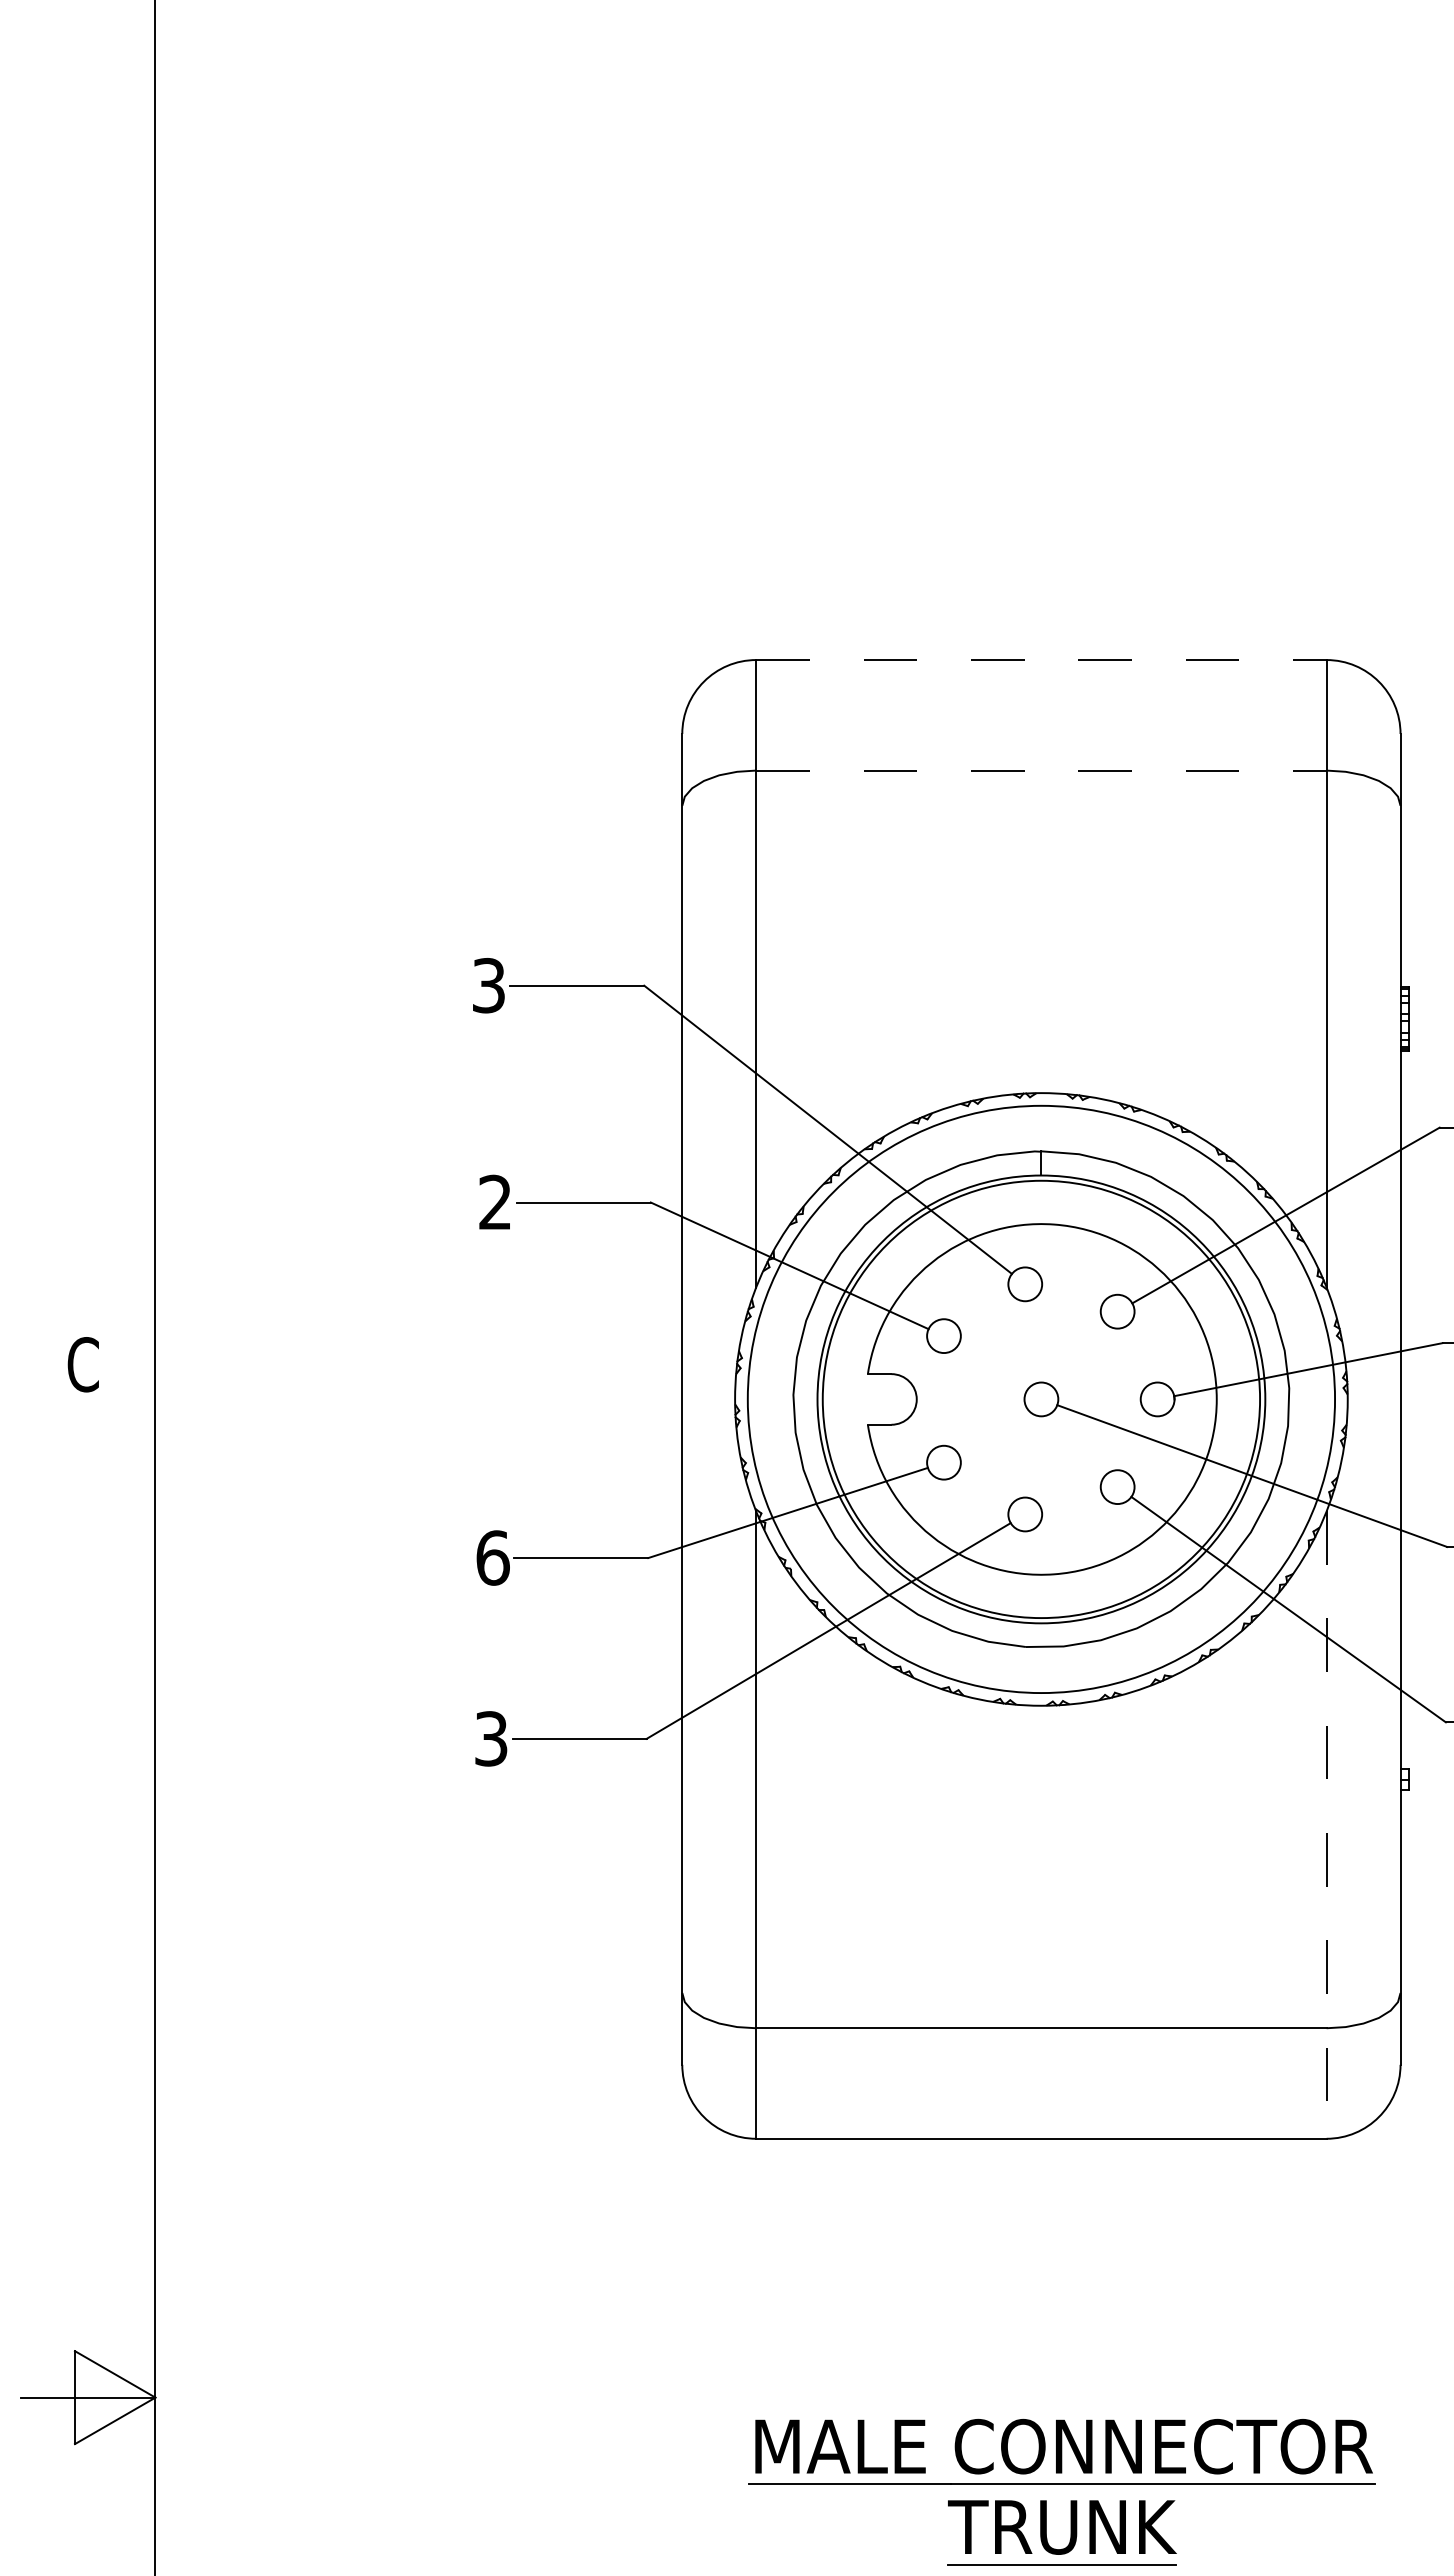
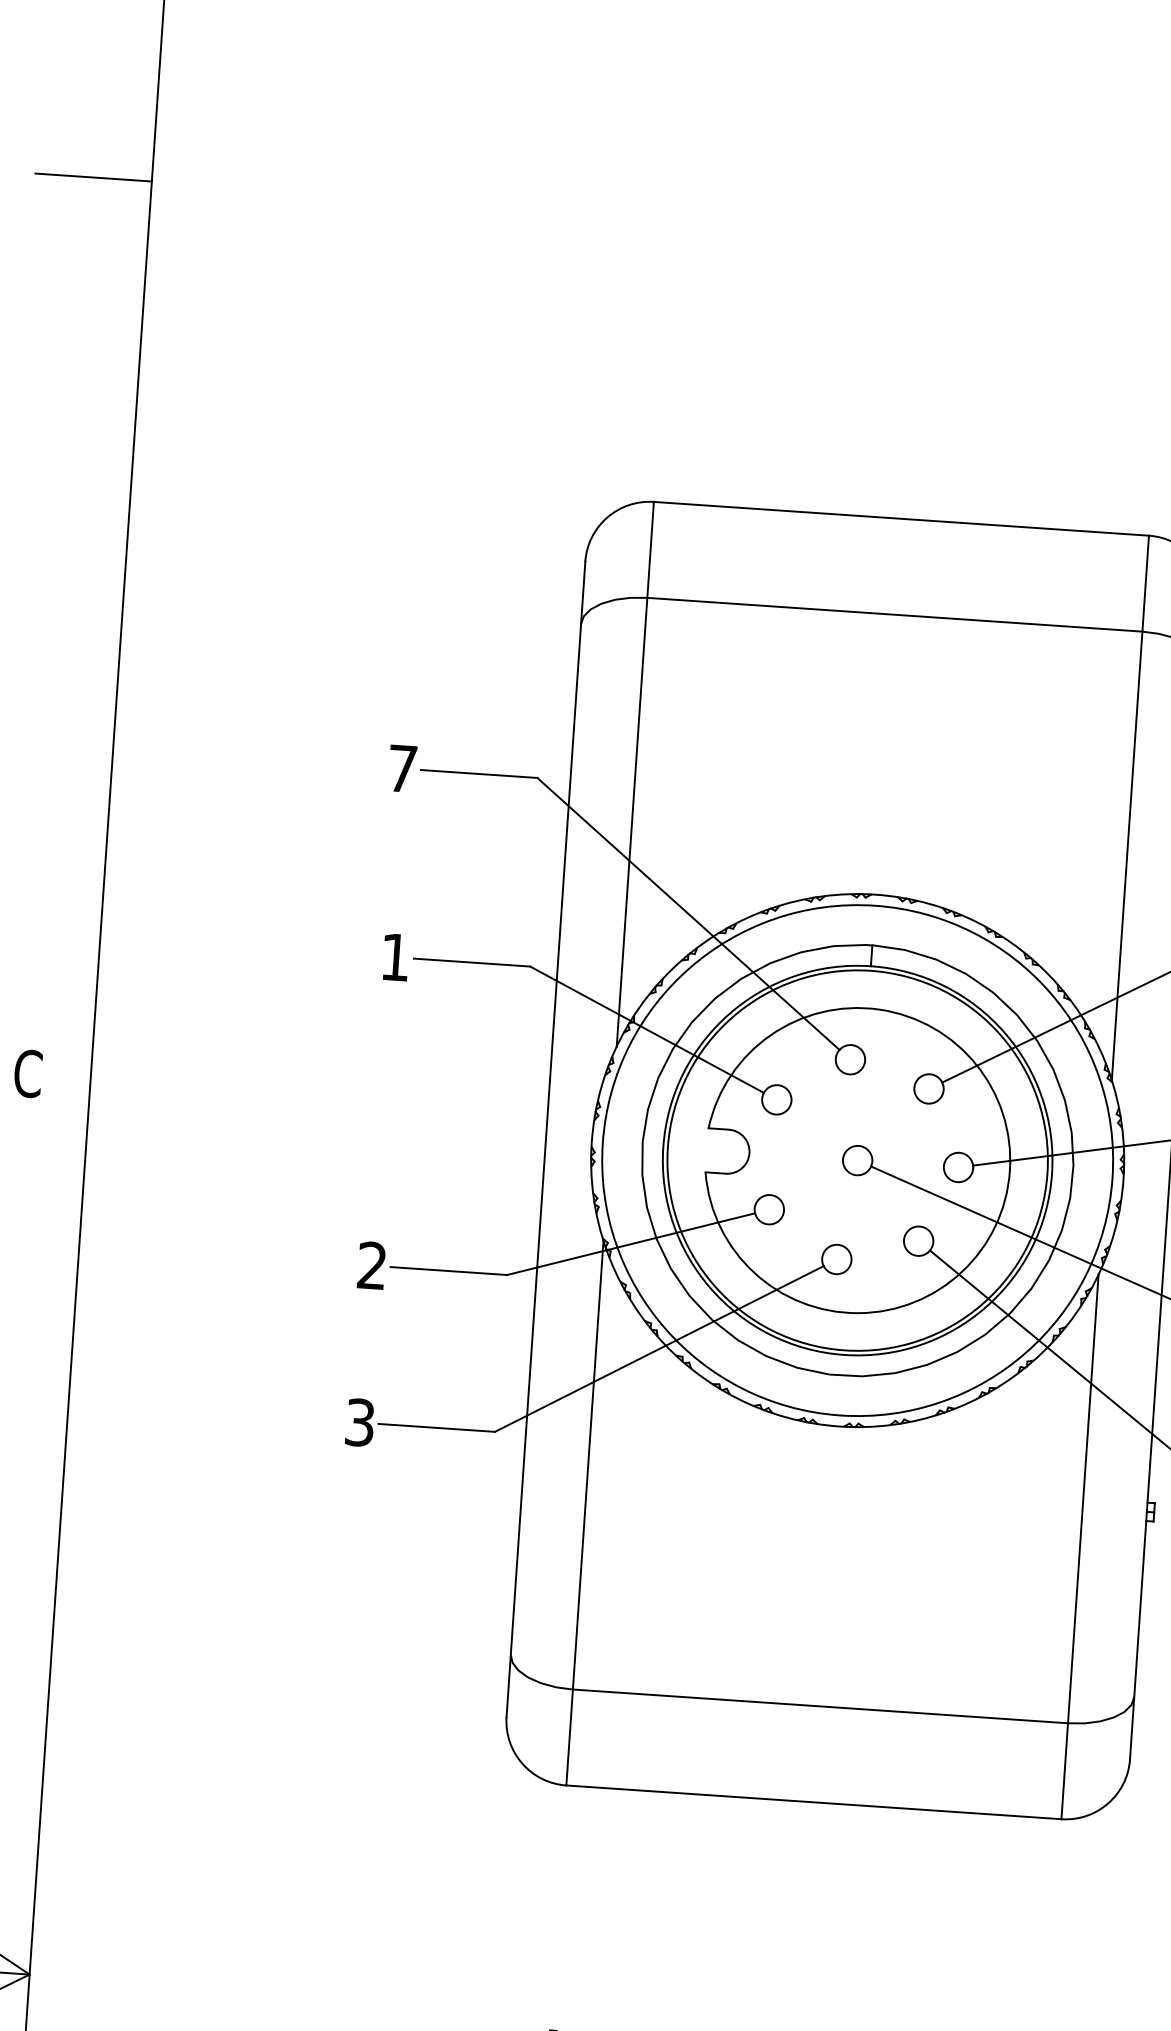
line: (88, 331) -> (93, 177), added
line: (1041, 660) -> (901, 519), dashed -> solid
line: (1041, 770) -> (894, 614), dashed -> solid
text: (488, 985) -> (402, 768), 3 -> 7
text: (494, 1201) -> (394, 956), 2 -> 1
text: (492, 1557) -> (371, 1265), 6 -> 2
line: (1326, 1824) -> (1079, 1546), dashed -> solid

